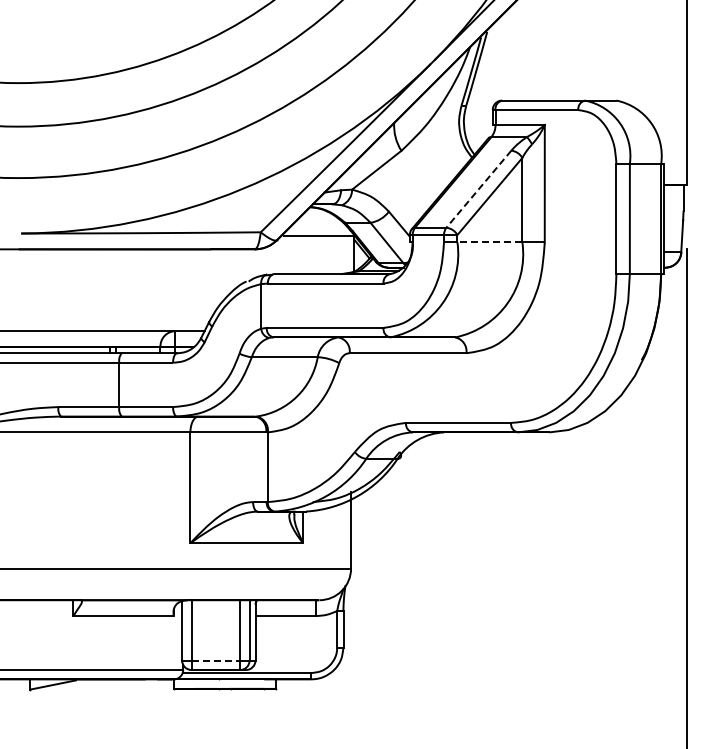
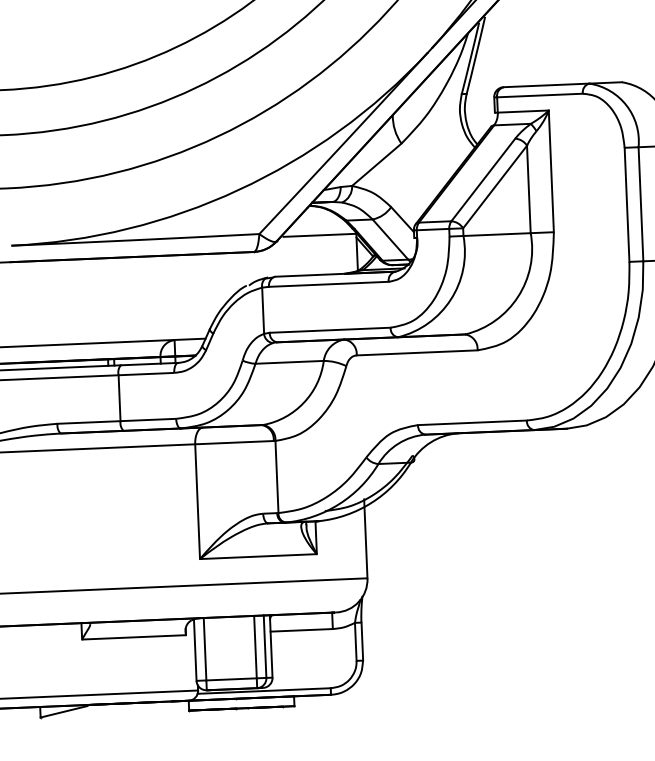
line: (478, 189) -> (482, 180), dashed -> solid
line: (489, 242) -> (496, 234), dashed -> solid
line: (216, 660) -> (232, 679), dashed -> solid

